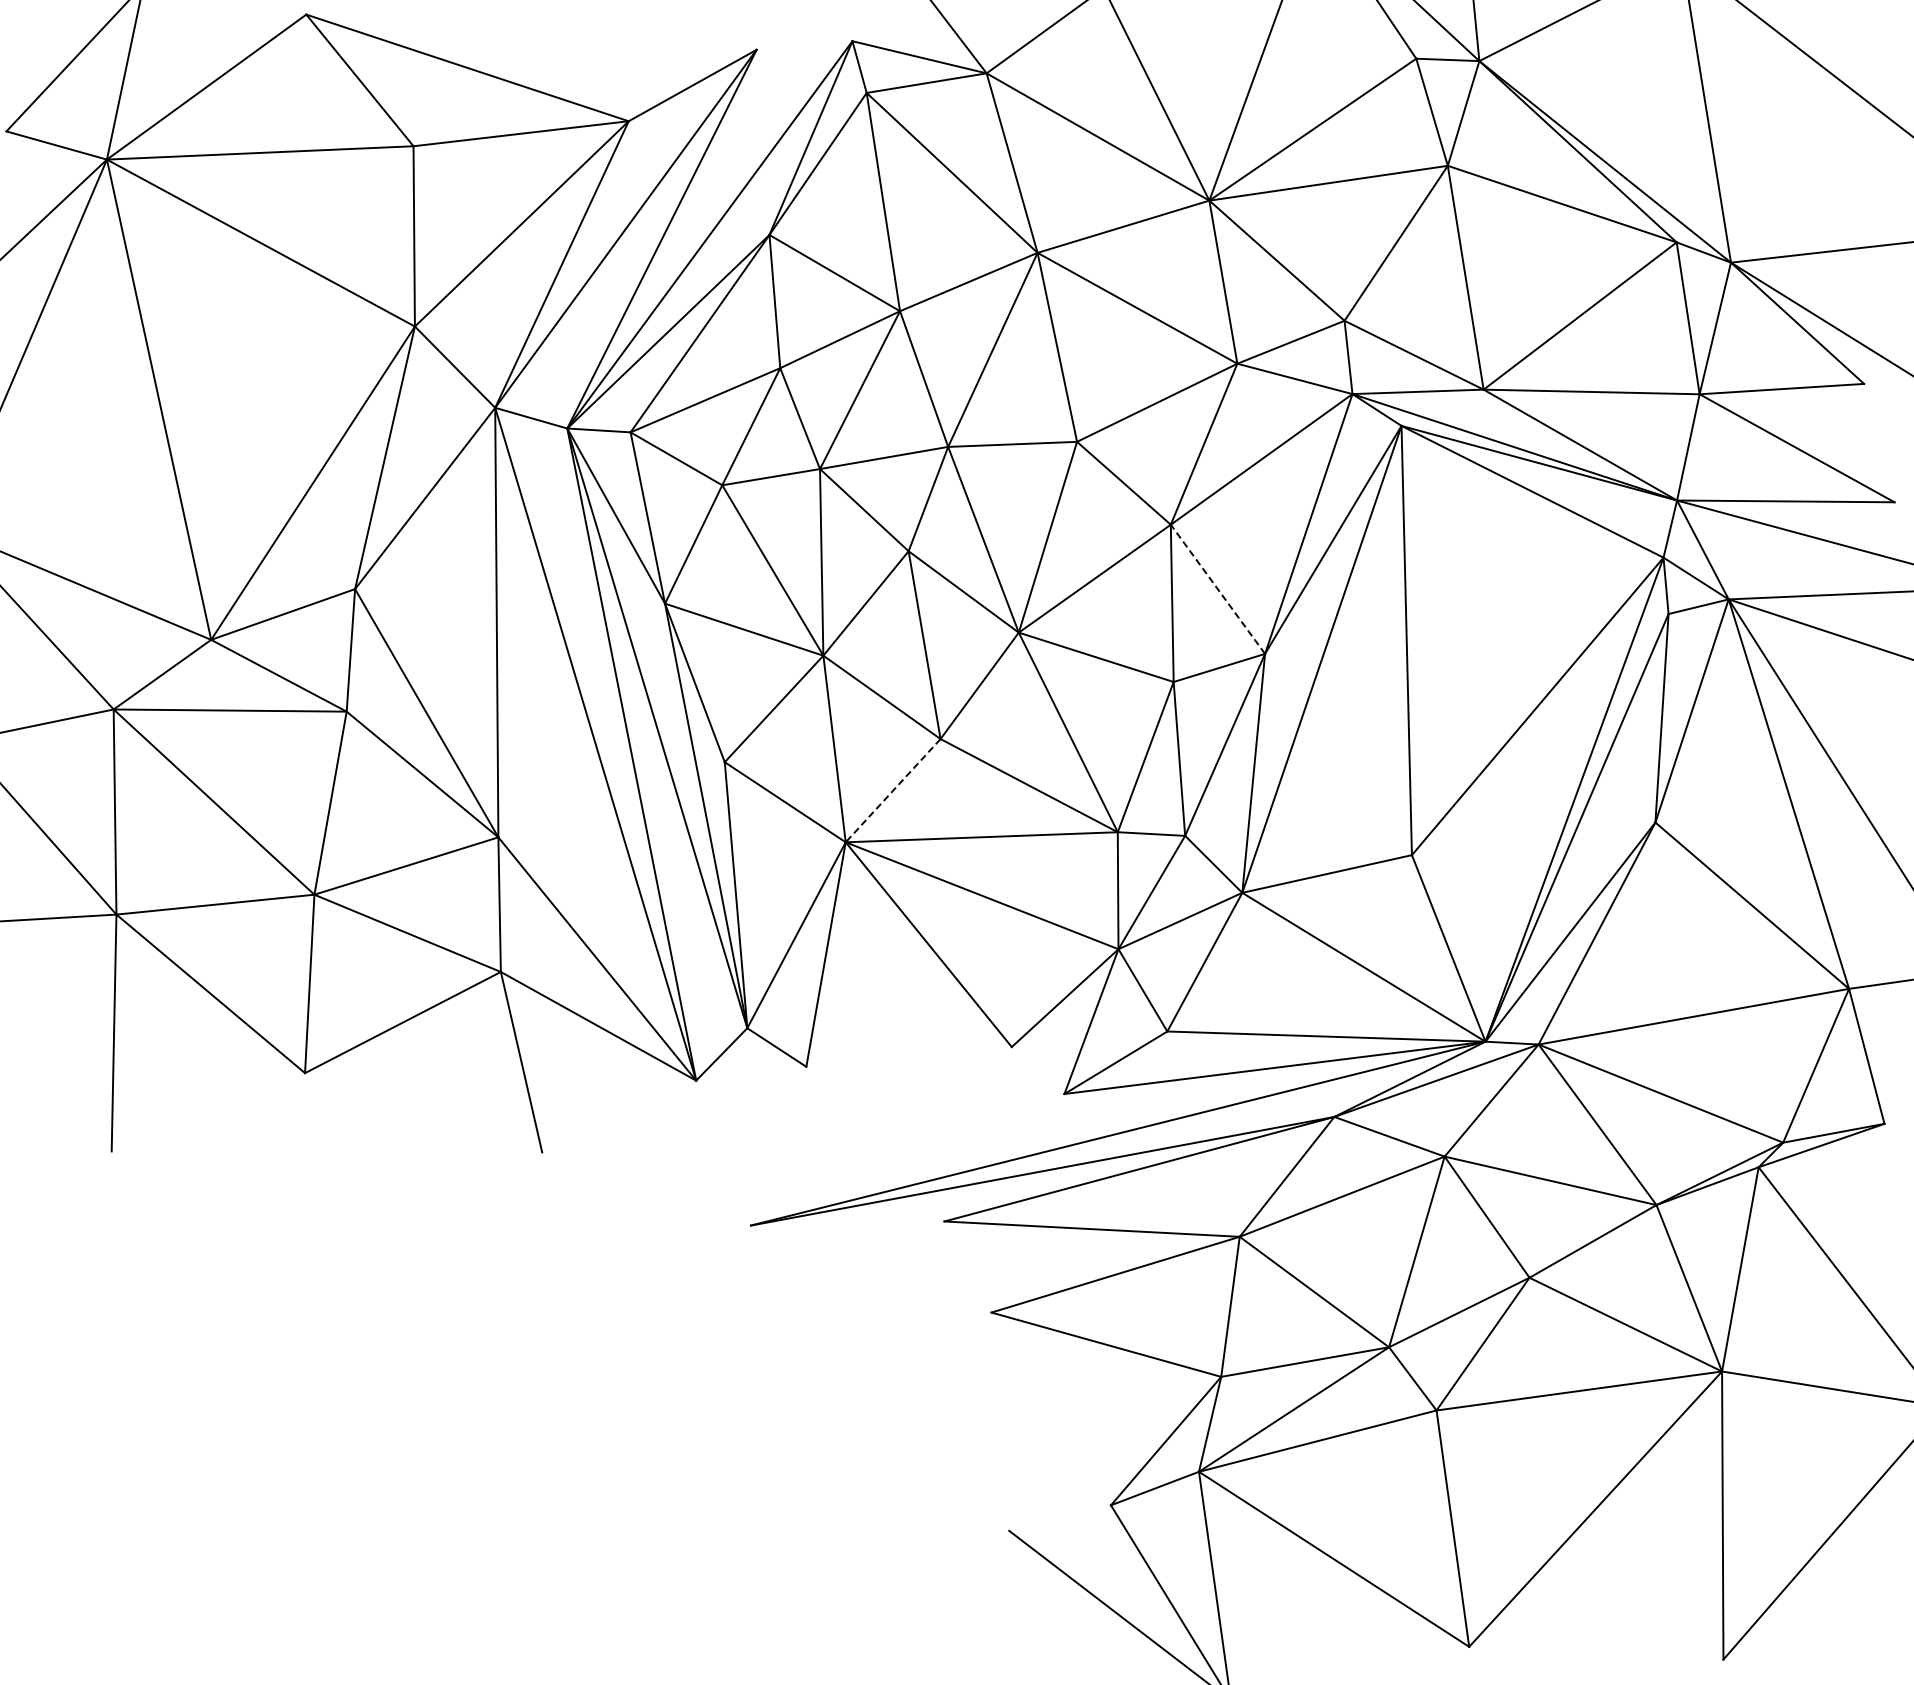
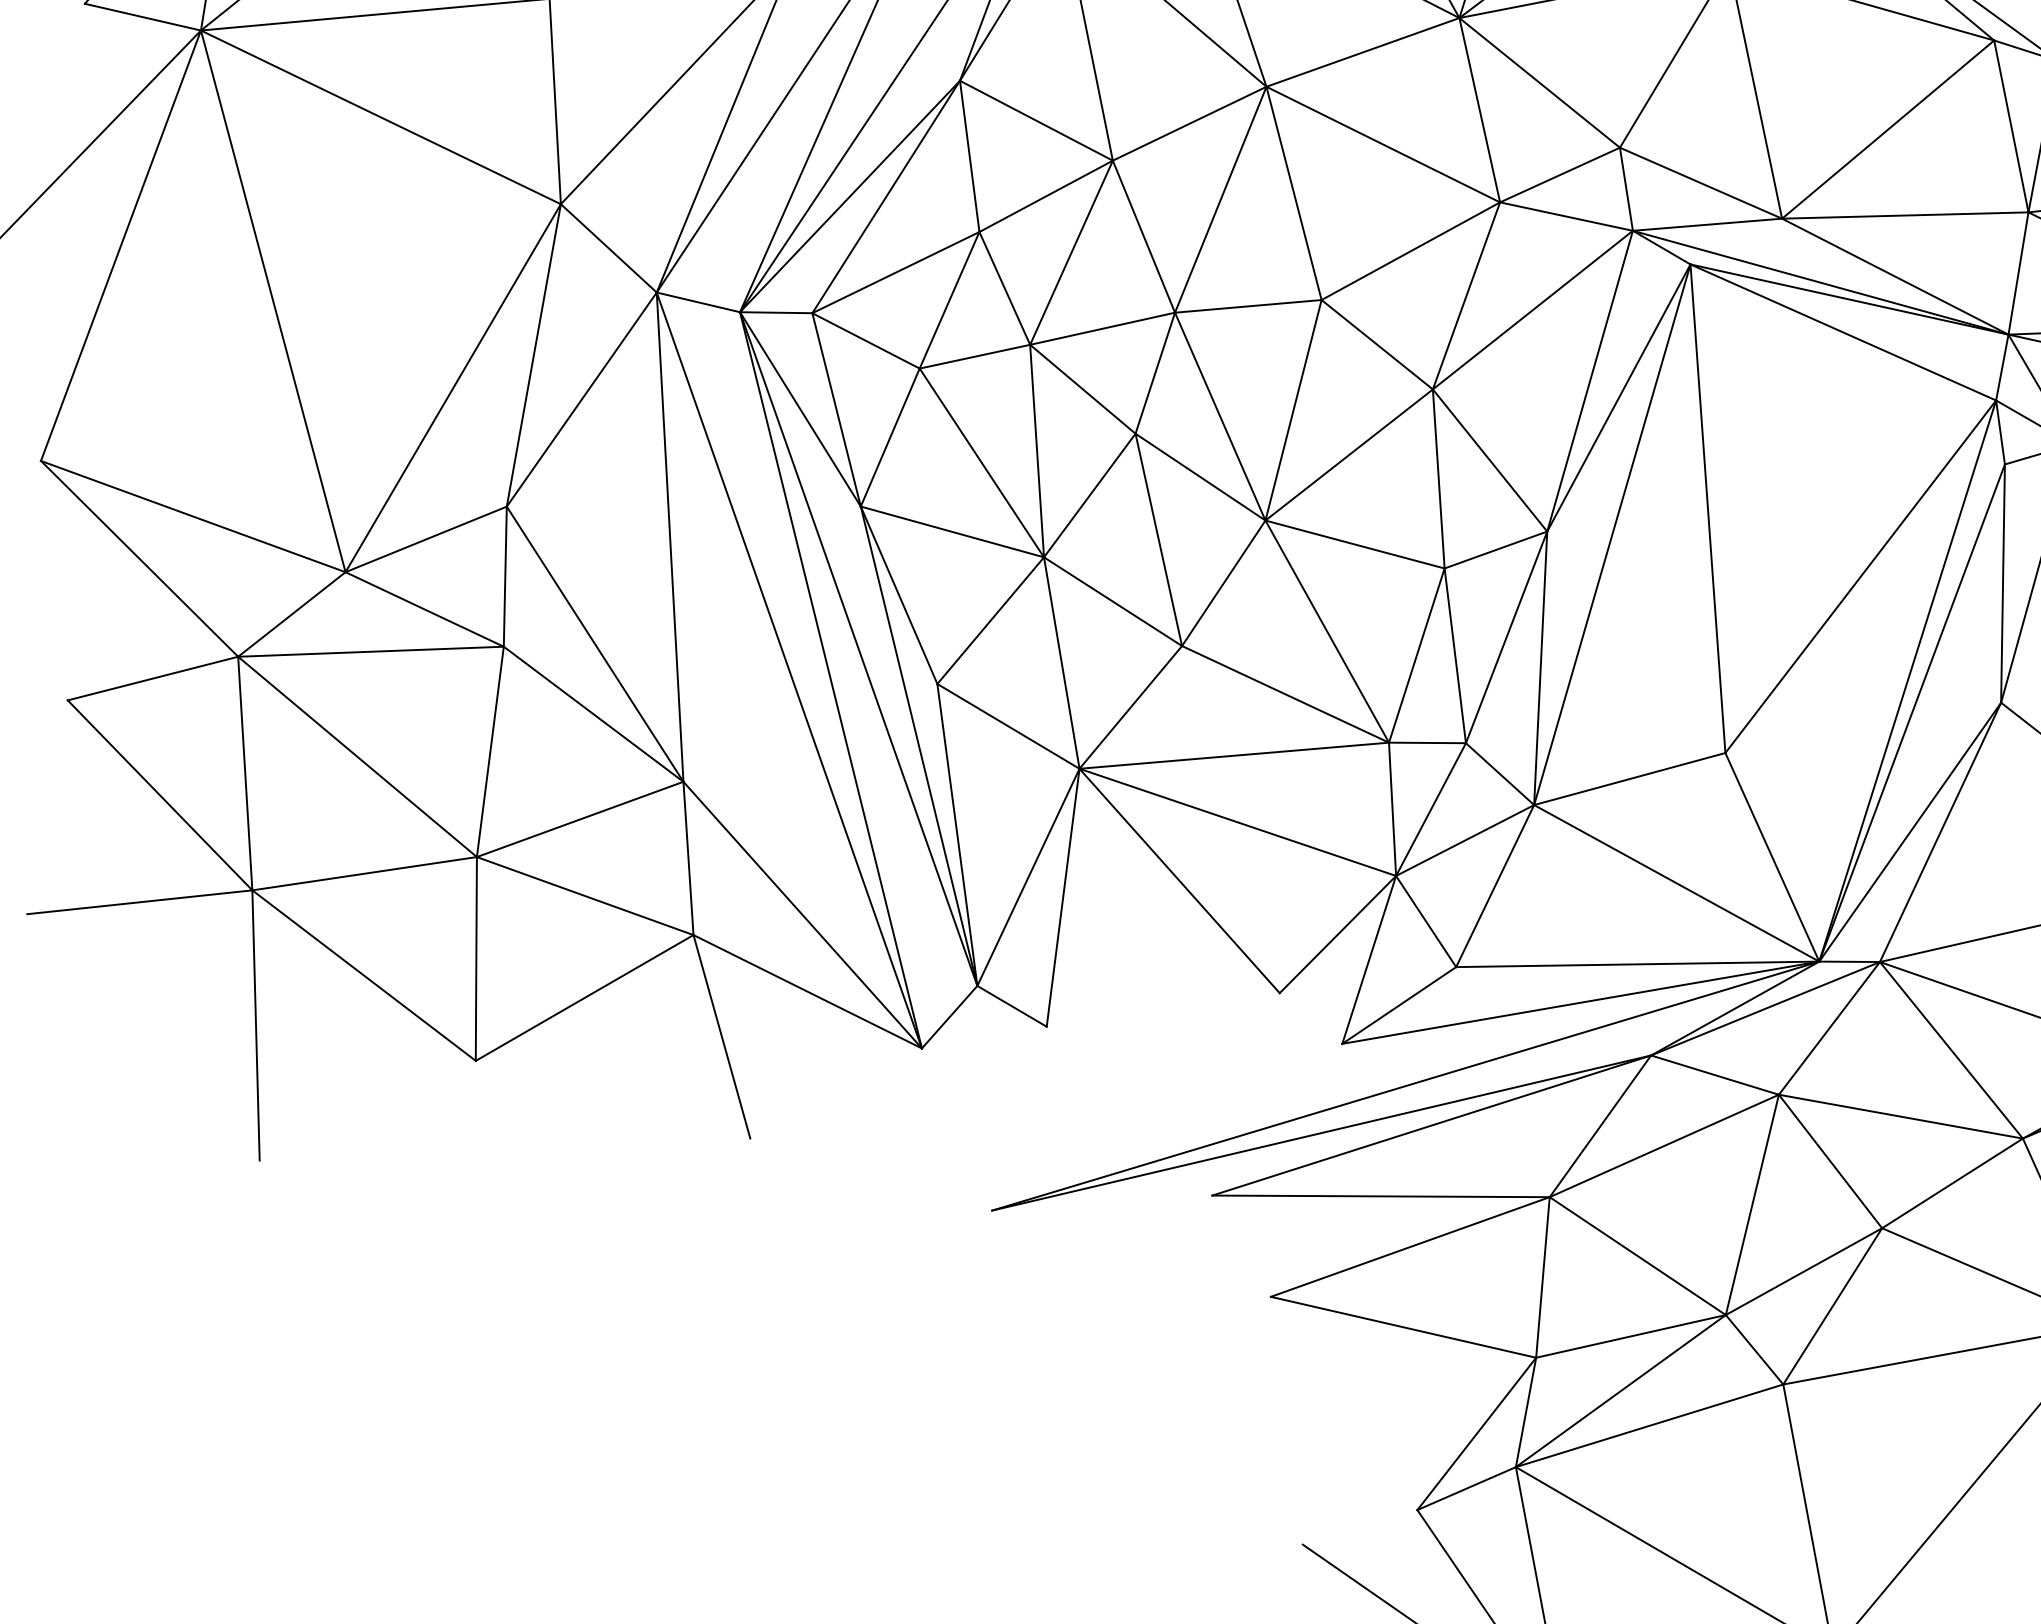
line: (1217, 589) -> (1489, 460), dashed -> solid
line: (892, 791) -> (1130, 708), dashed -> solid

